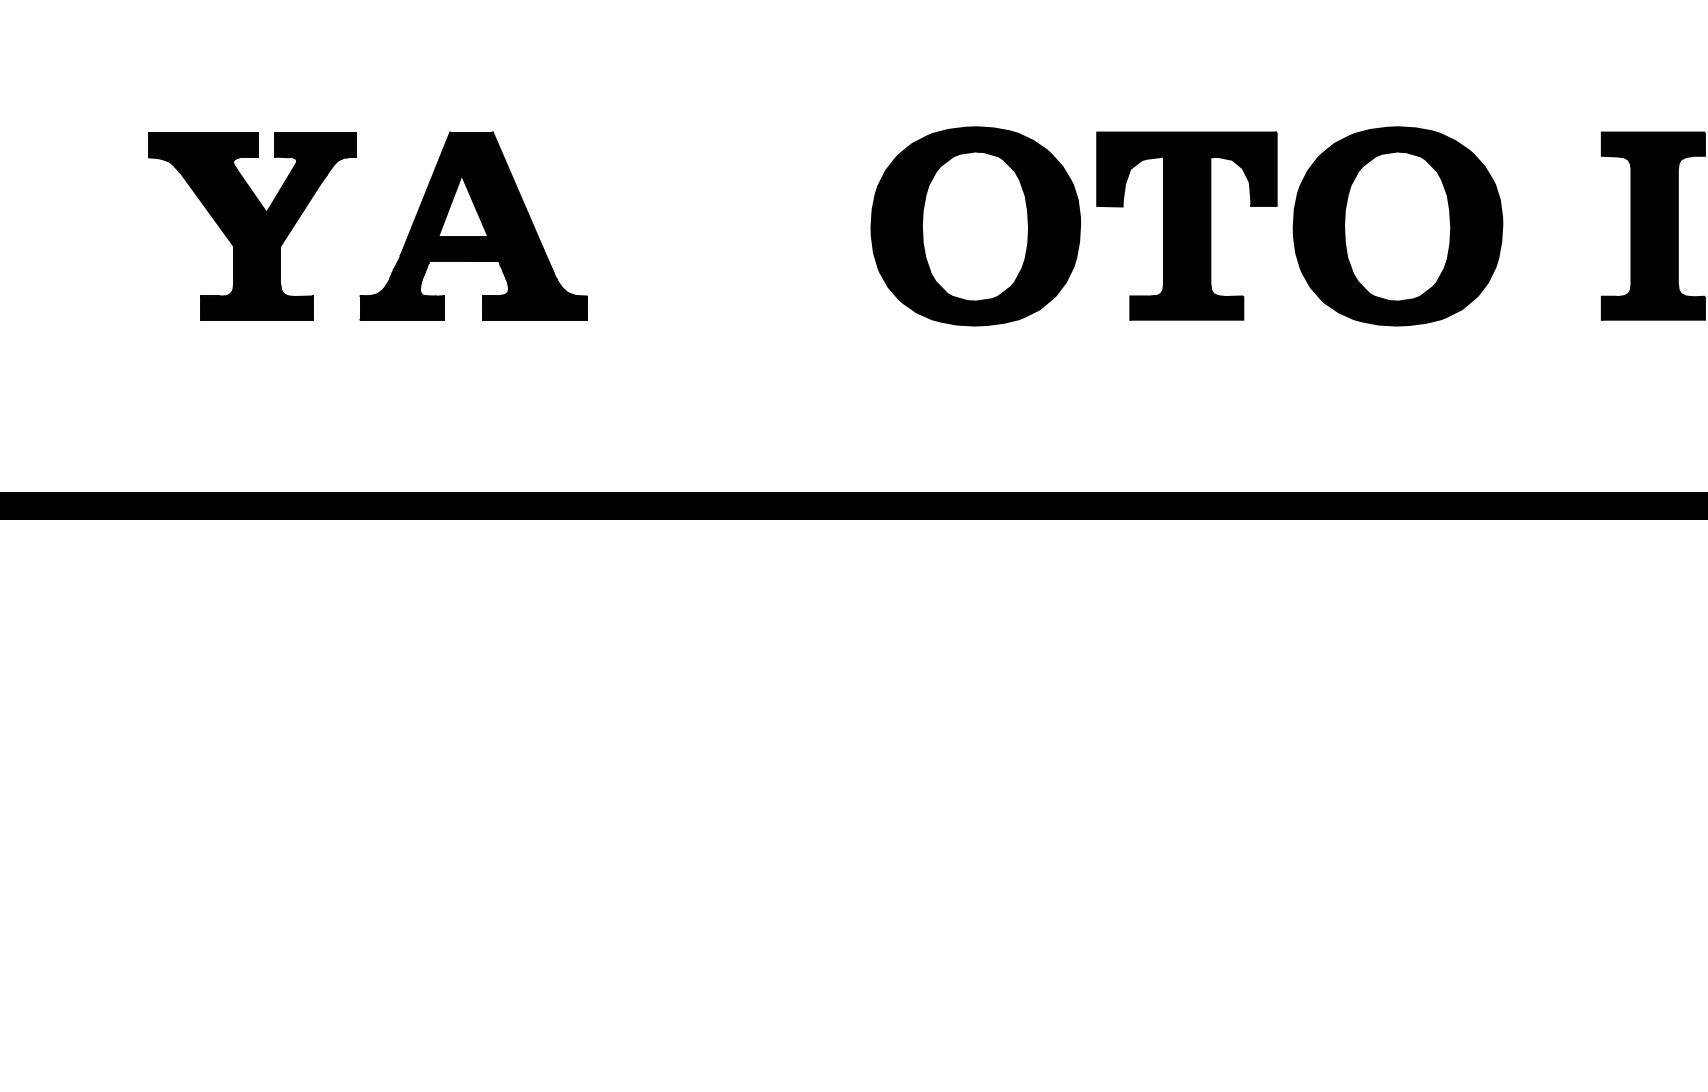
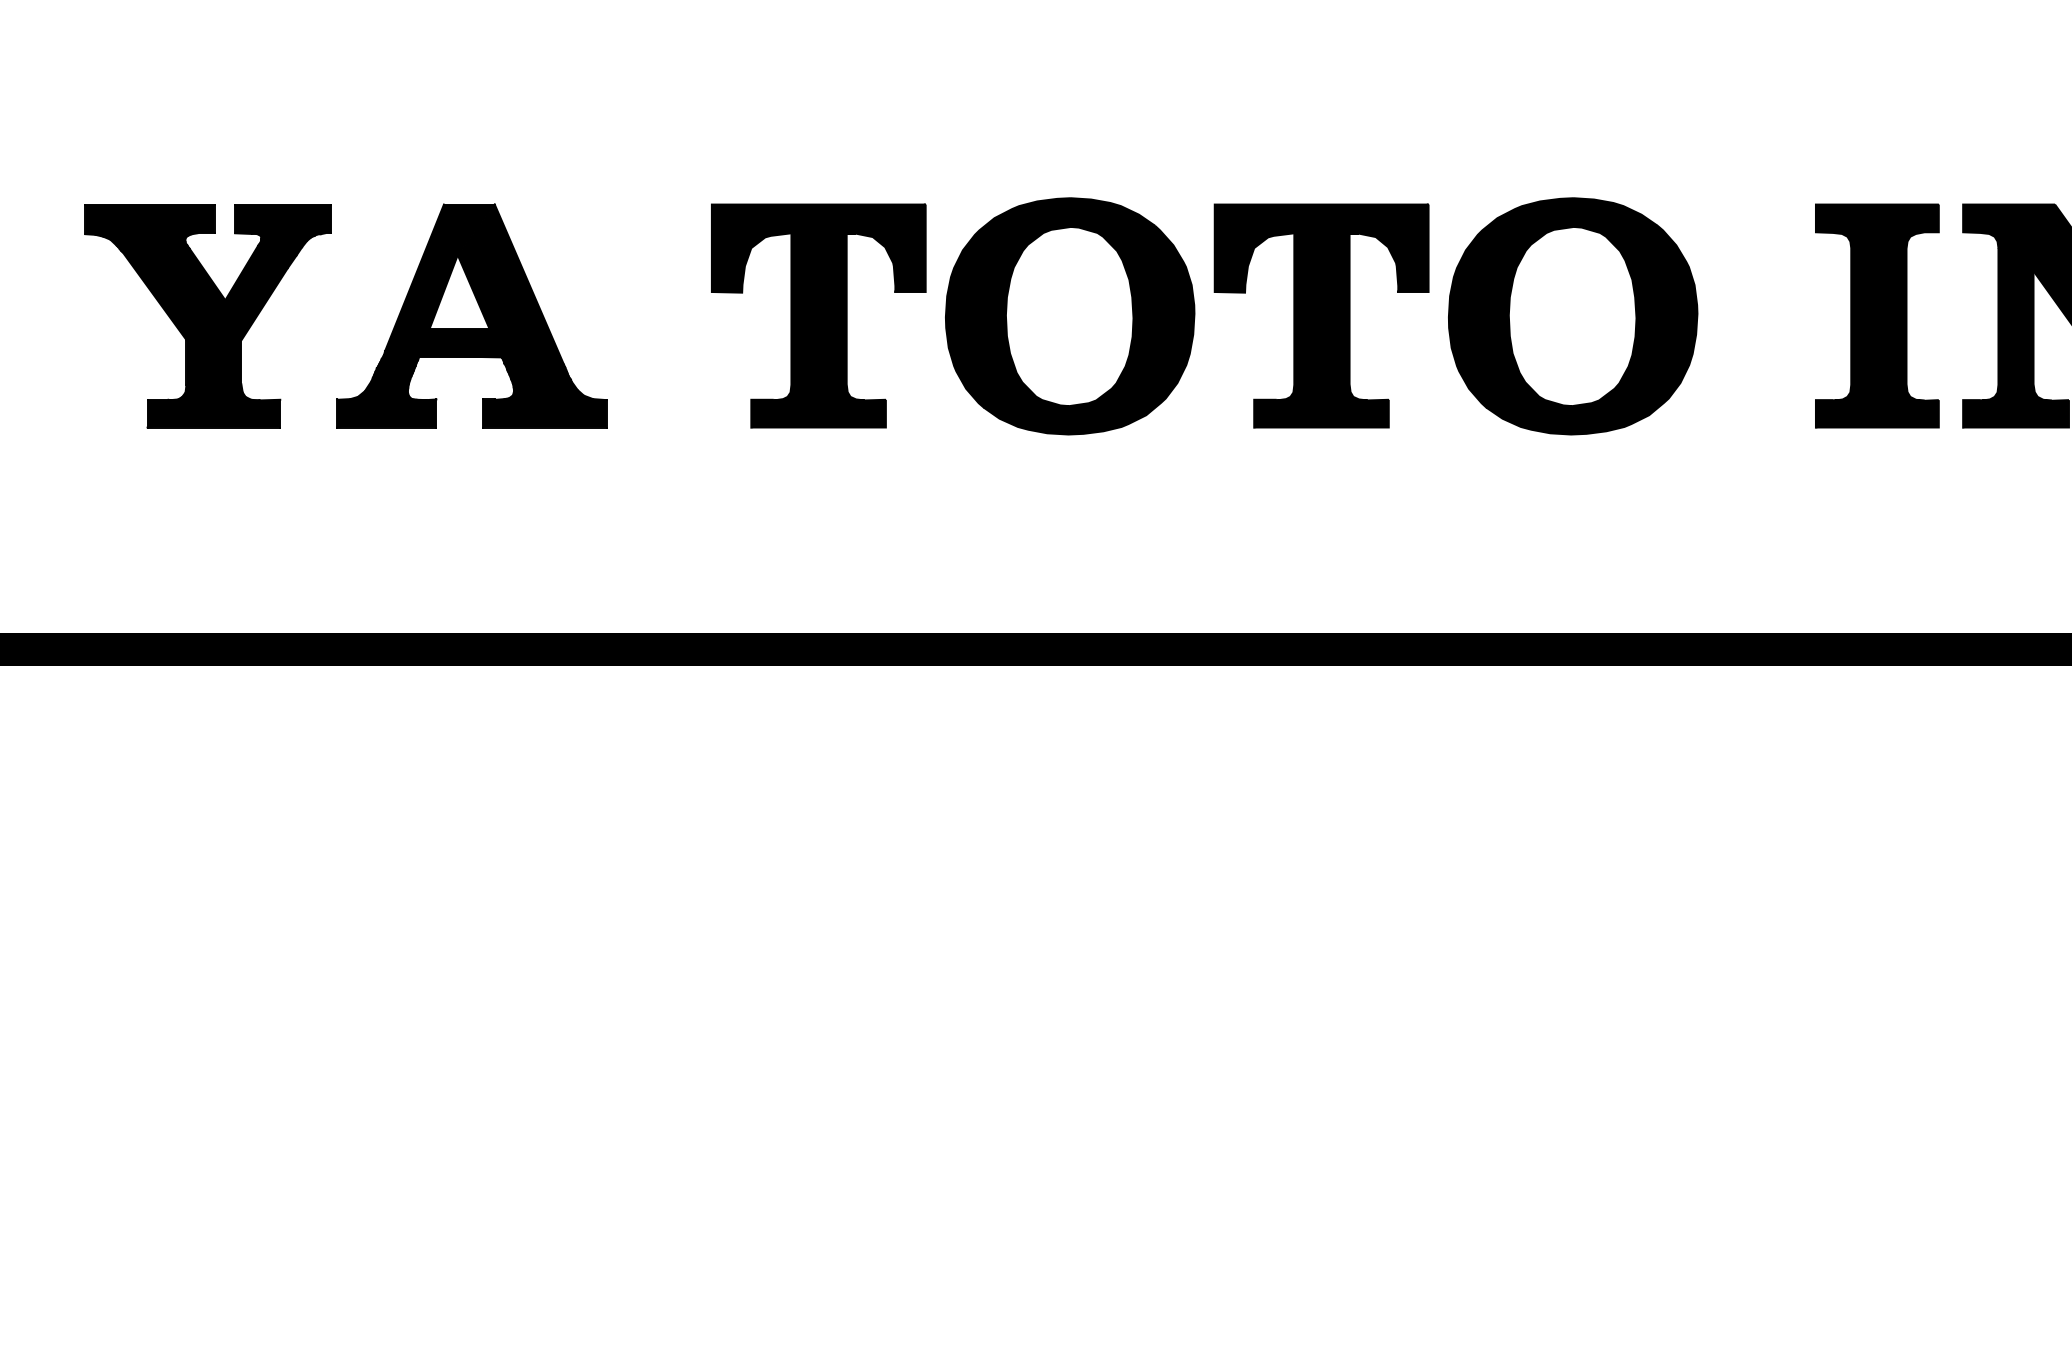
part: (764, 225) -> (818, 315), added

